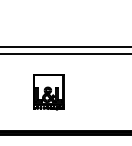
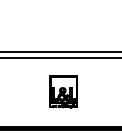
part: (48, 91) -> (63, 91), moved

